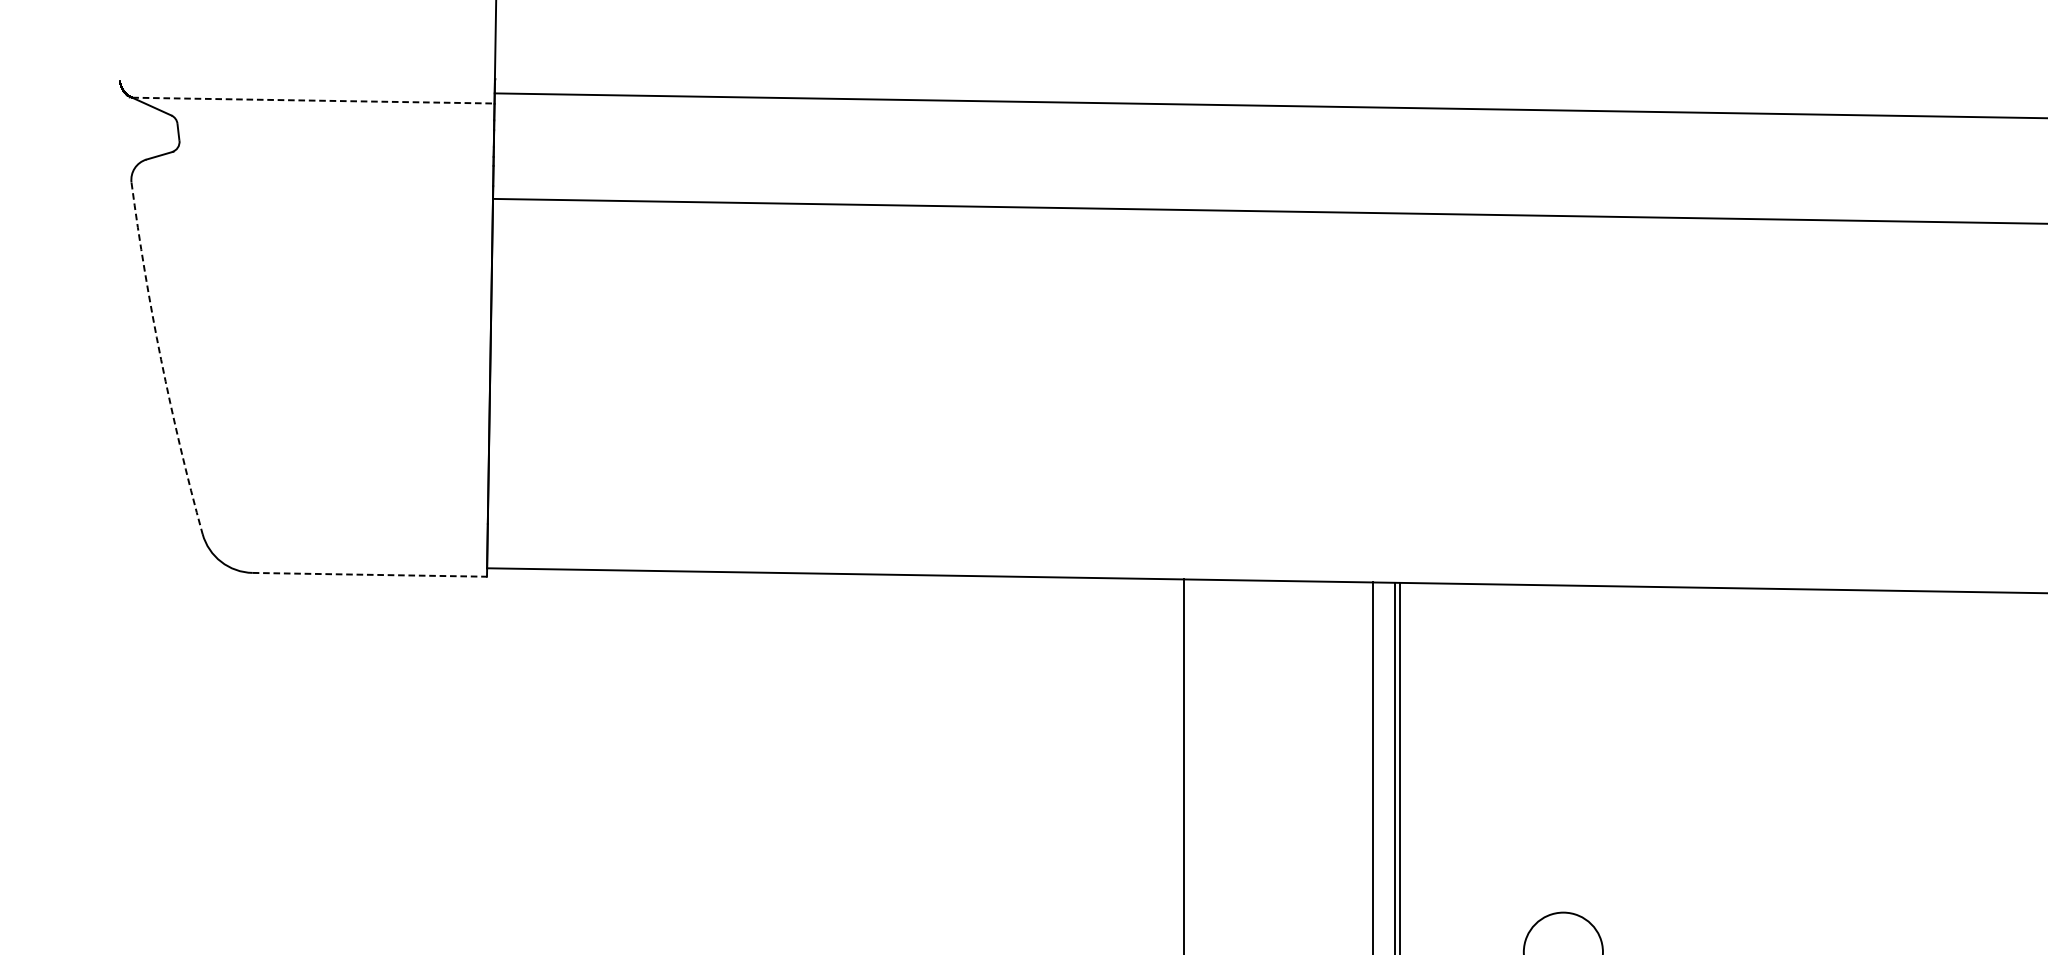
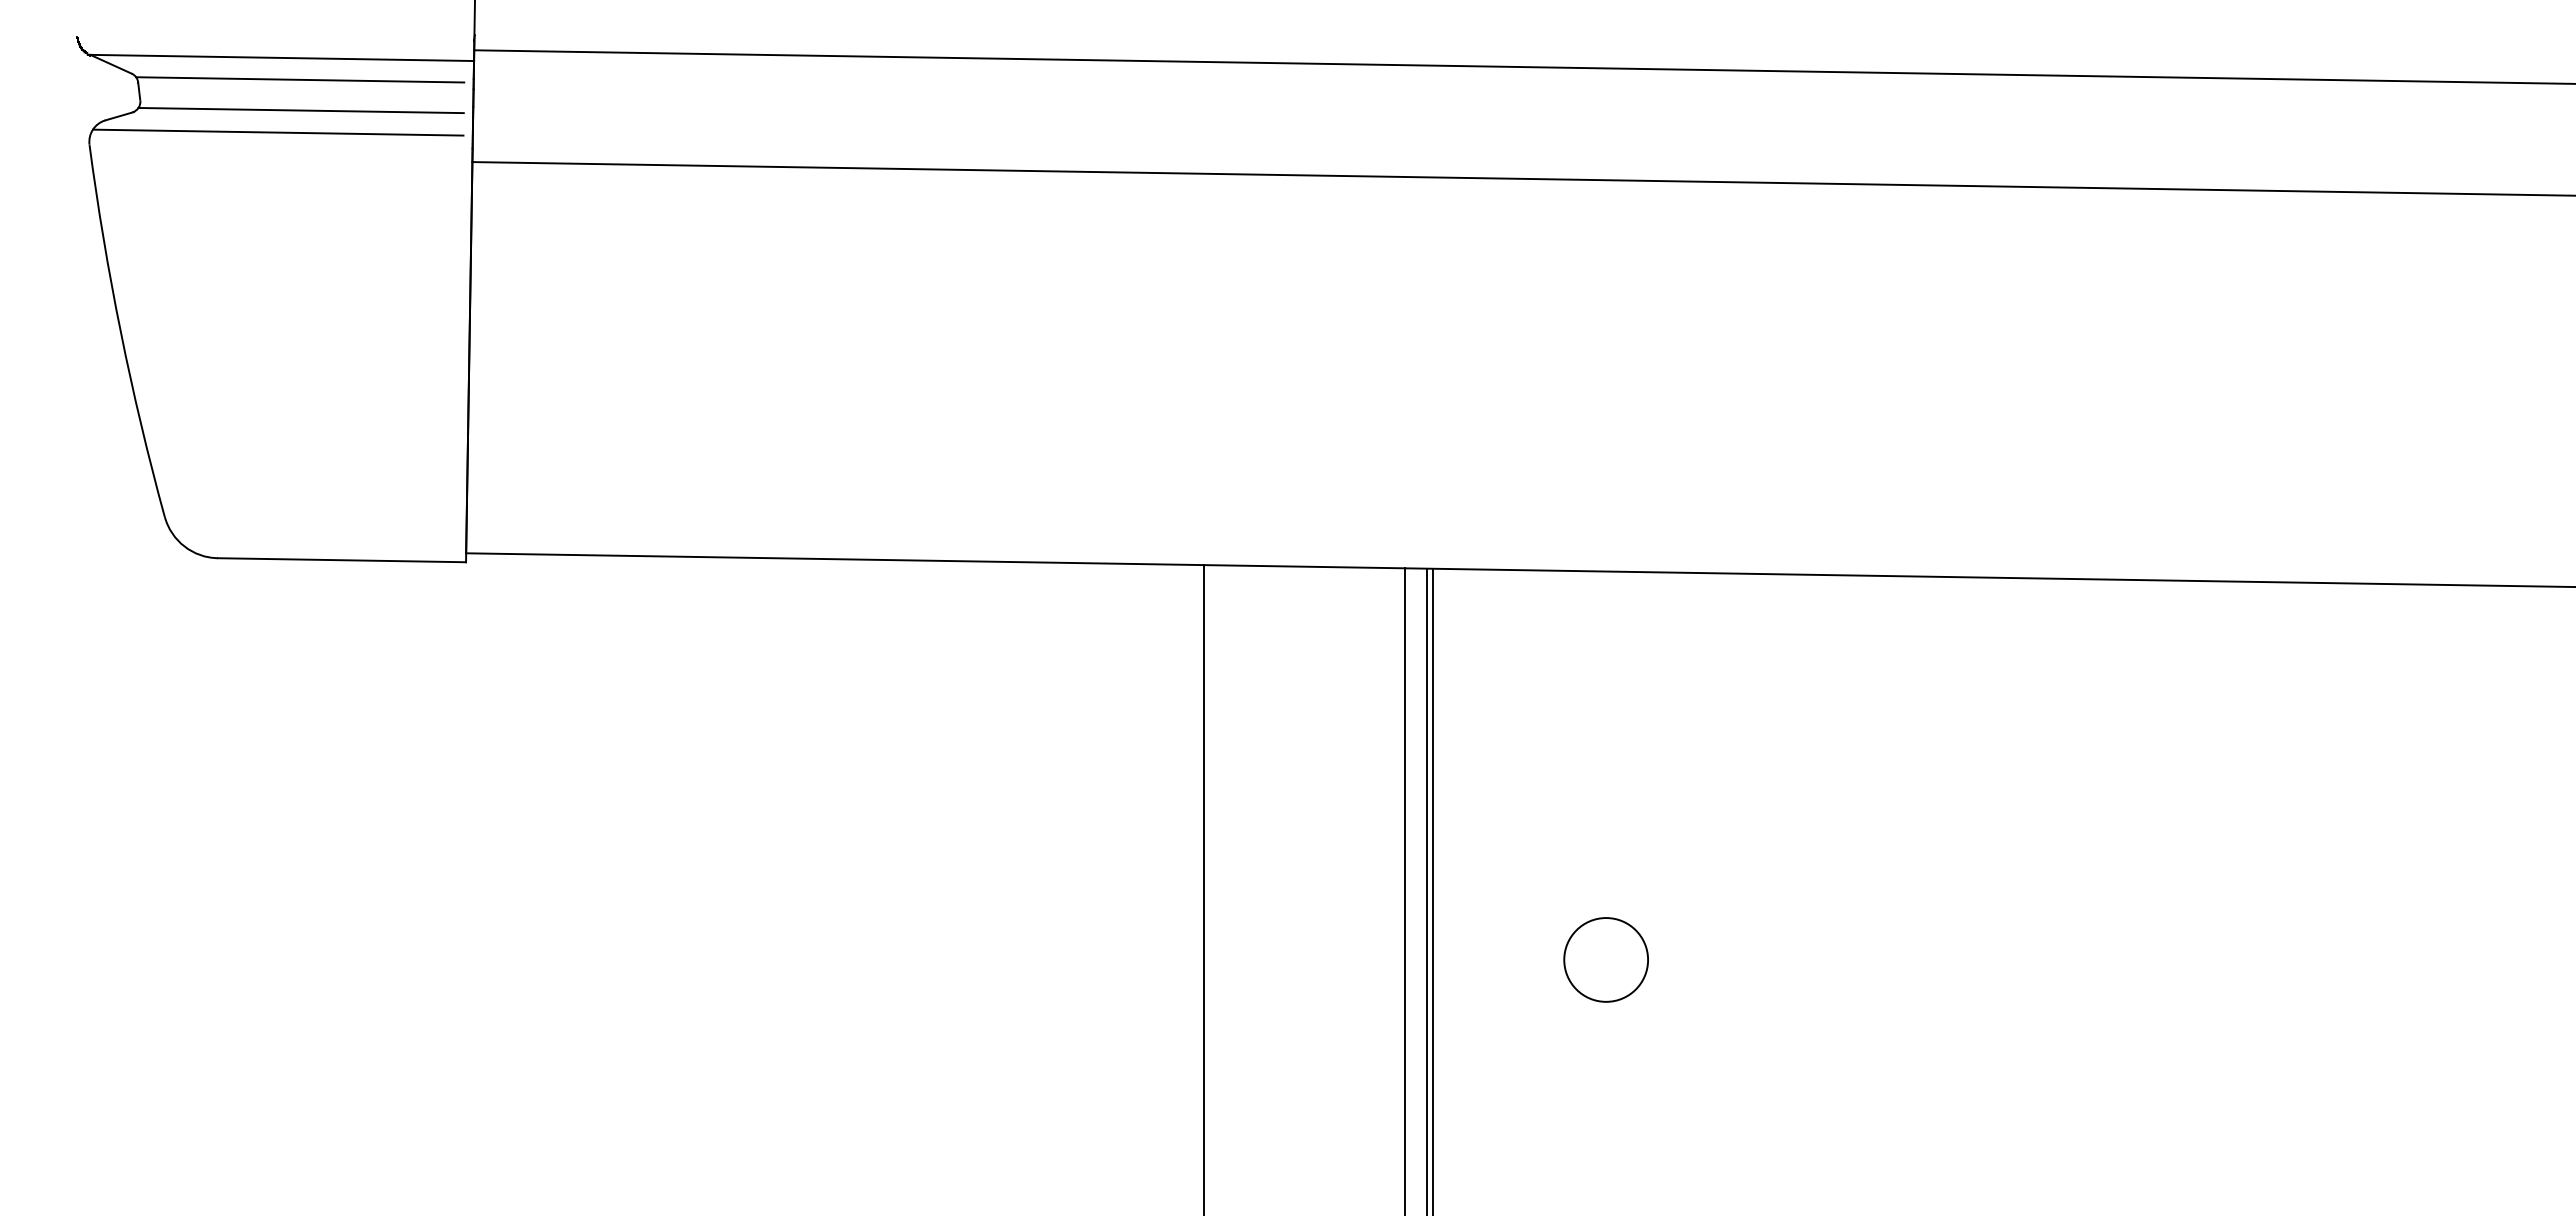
line: (313, 100) -> (282, 57), dashed -> solid
line: (330, 120) -> (300, 79), added
line: (330, 150) -> (300, 110), added
line: (308, 171) -> (277, 132), added
arc: (160, 359) -> (120, 332), dashed -> solid
line: (370, 575) -> (342, 560), dashed -> solid

